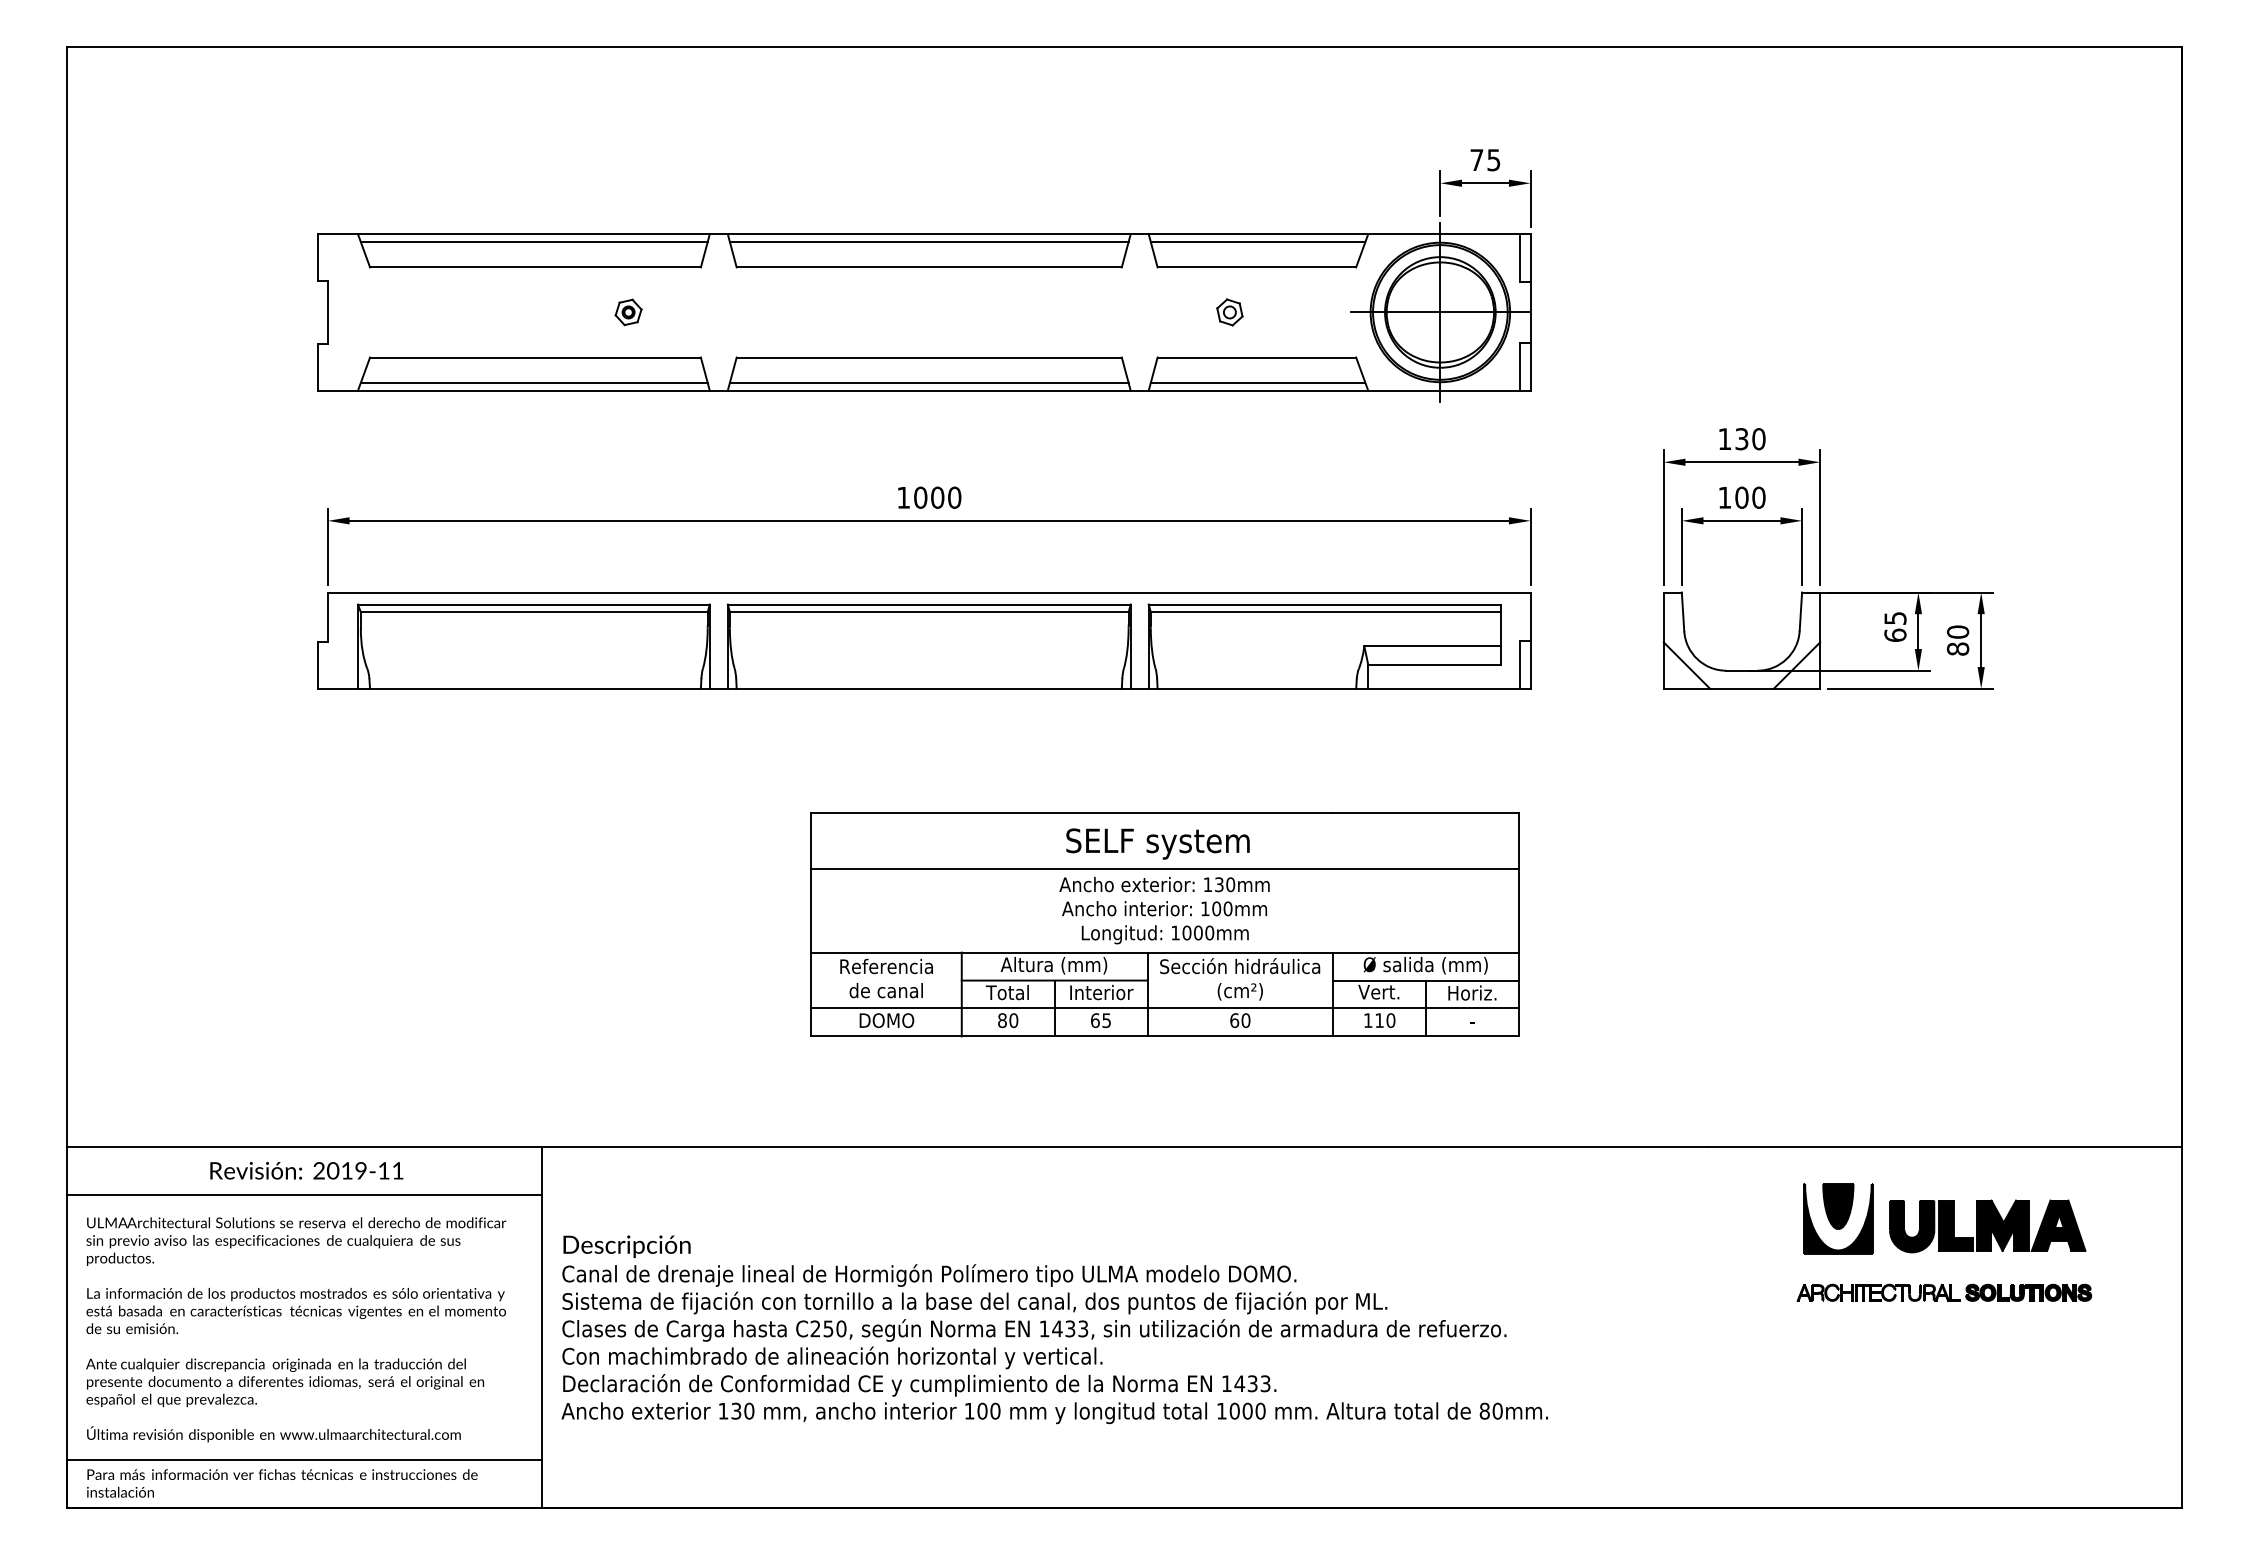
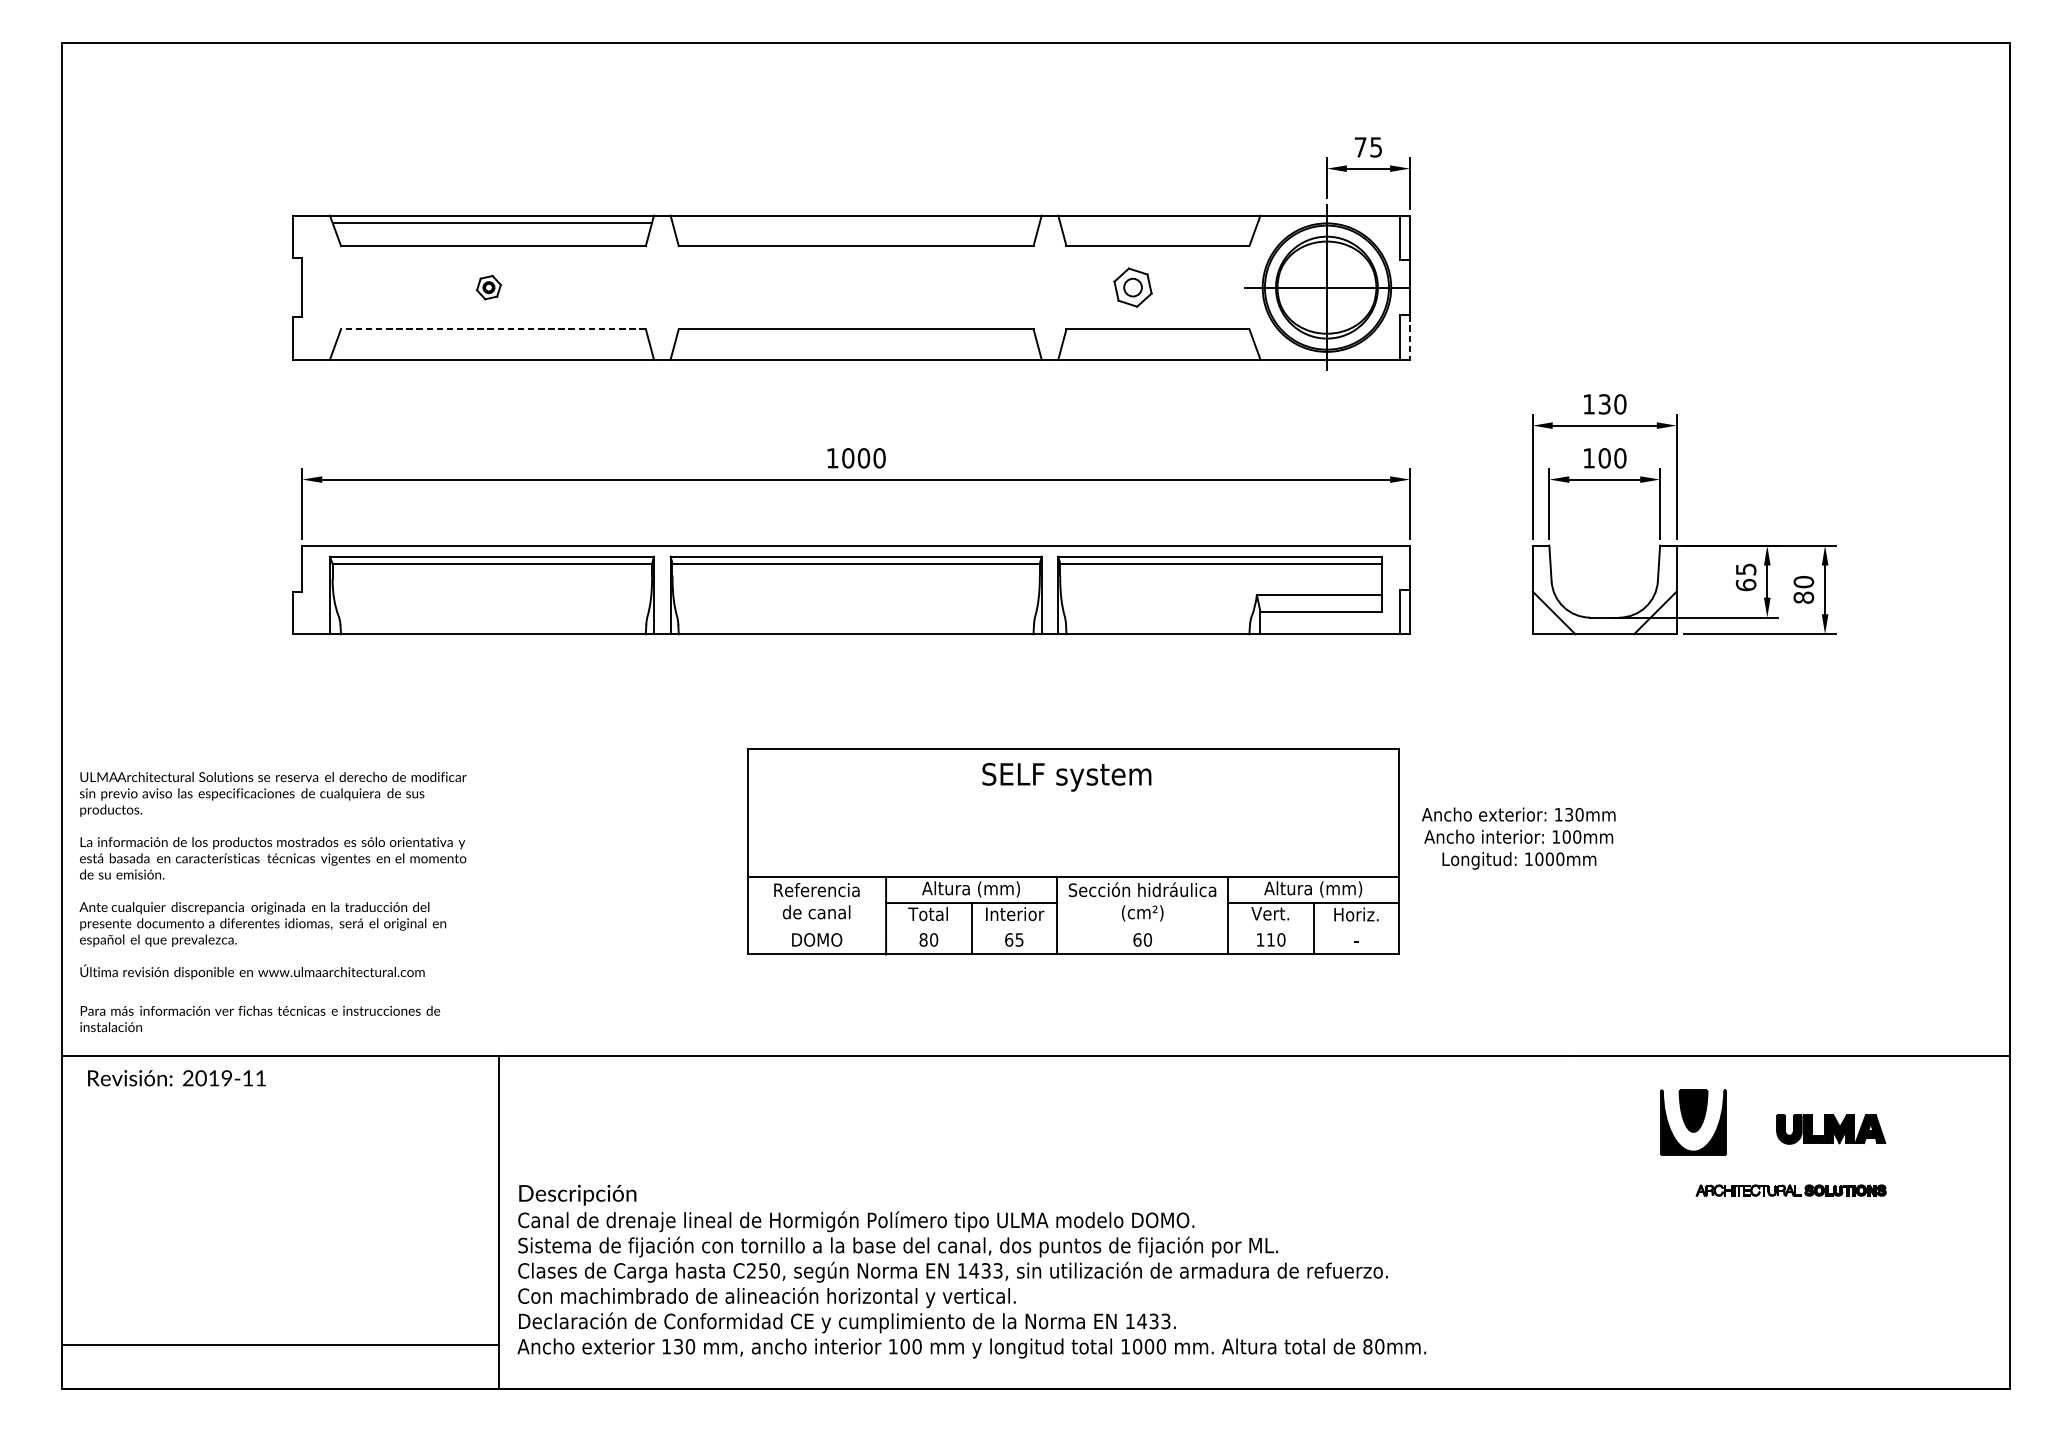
line: (928, 242) -> (855, 223), removed
line: (1257, 242) -> (1158, 223), removed
part: (628, 312) -> (488, 287), moved
part: (1229, 312) -> (1132, 287), size x1.6
line: (534, 357) -> (492, 329), solid -> dashed
line: (1530, 367) -> (1409, 338), solid -> dashed
line: (533, 382) -> (491, 352), removed
line: (928, 382) -> (855, 352), removed
line: (1257, 382) -> (1158, 352), removed
line: (1164, 868) -> (1072, 799), removed
text: (1164, 910) -> (1518, 838), moved
text: (1425, 965) -> (1313, 889), Ø salida (mm) -> Altura (mm)
line: (1164, 1008) -> (1072, 928), removed
text: (306, 1170) -> (176, 1077), moved
line: (304, 1194) -> (280, 1100), removed
part: (1987, 1226) -> (1830, 1129), size x0.6
part: (1944, 1292) -> (1791, 1190), size x0.7
text: (296, 1329) -> (273, 875), moved
text: (1054, 1329) -> (971, 1271), moved
text: (282, 1483) -> (260, 1019), moved

